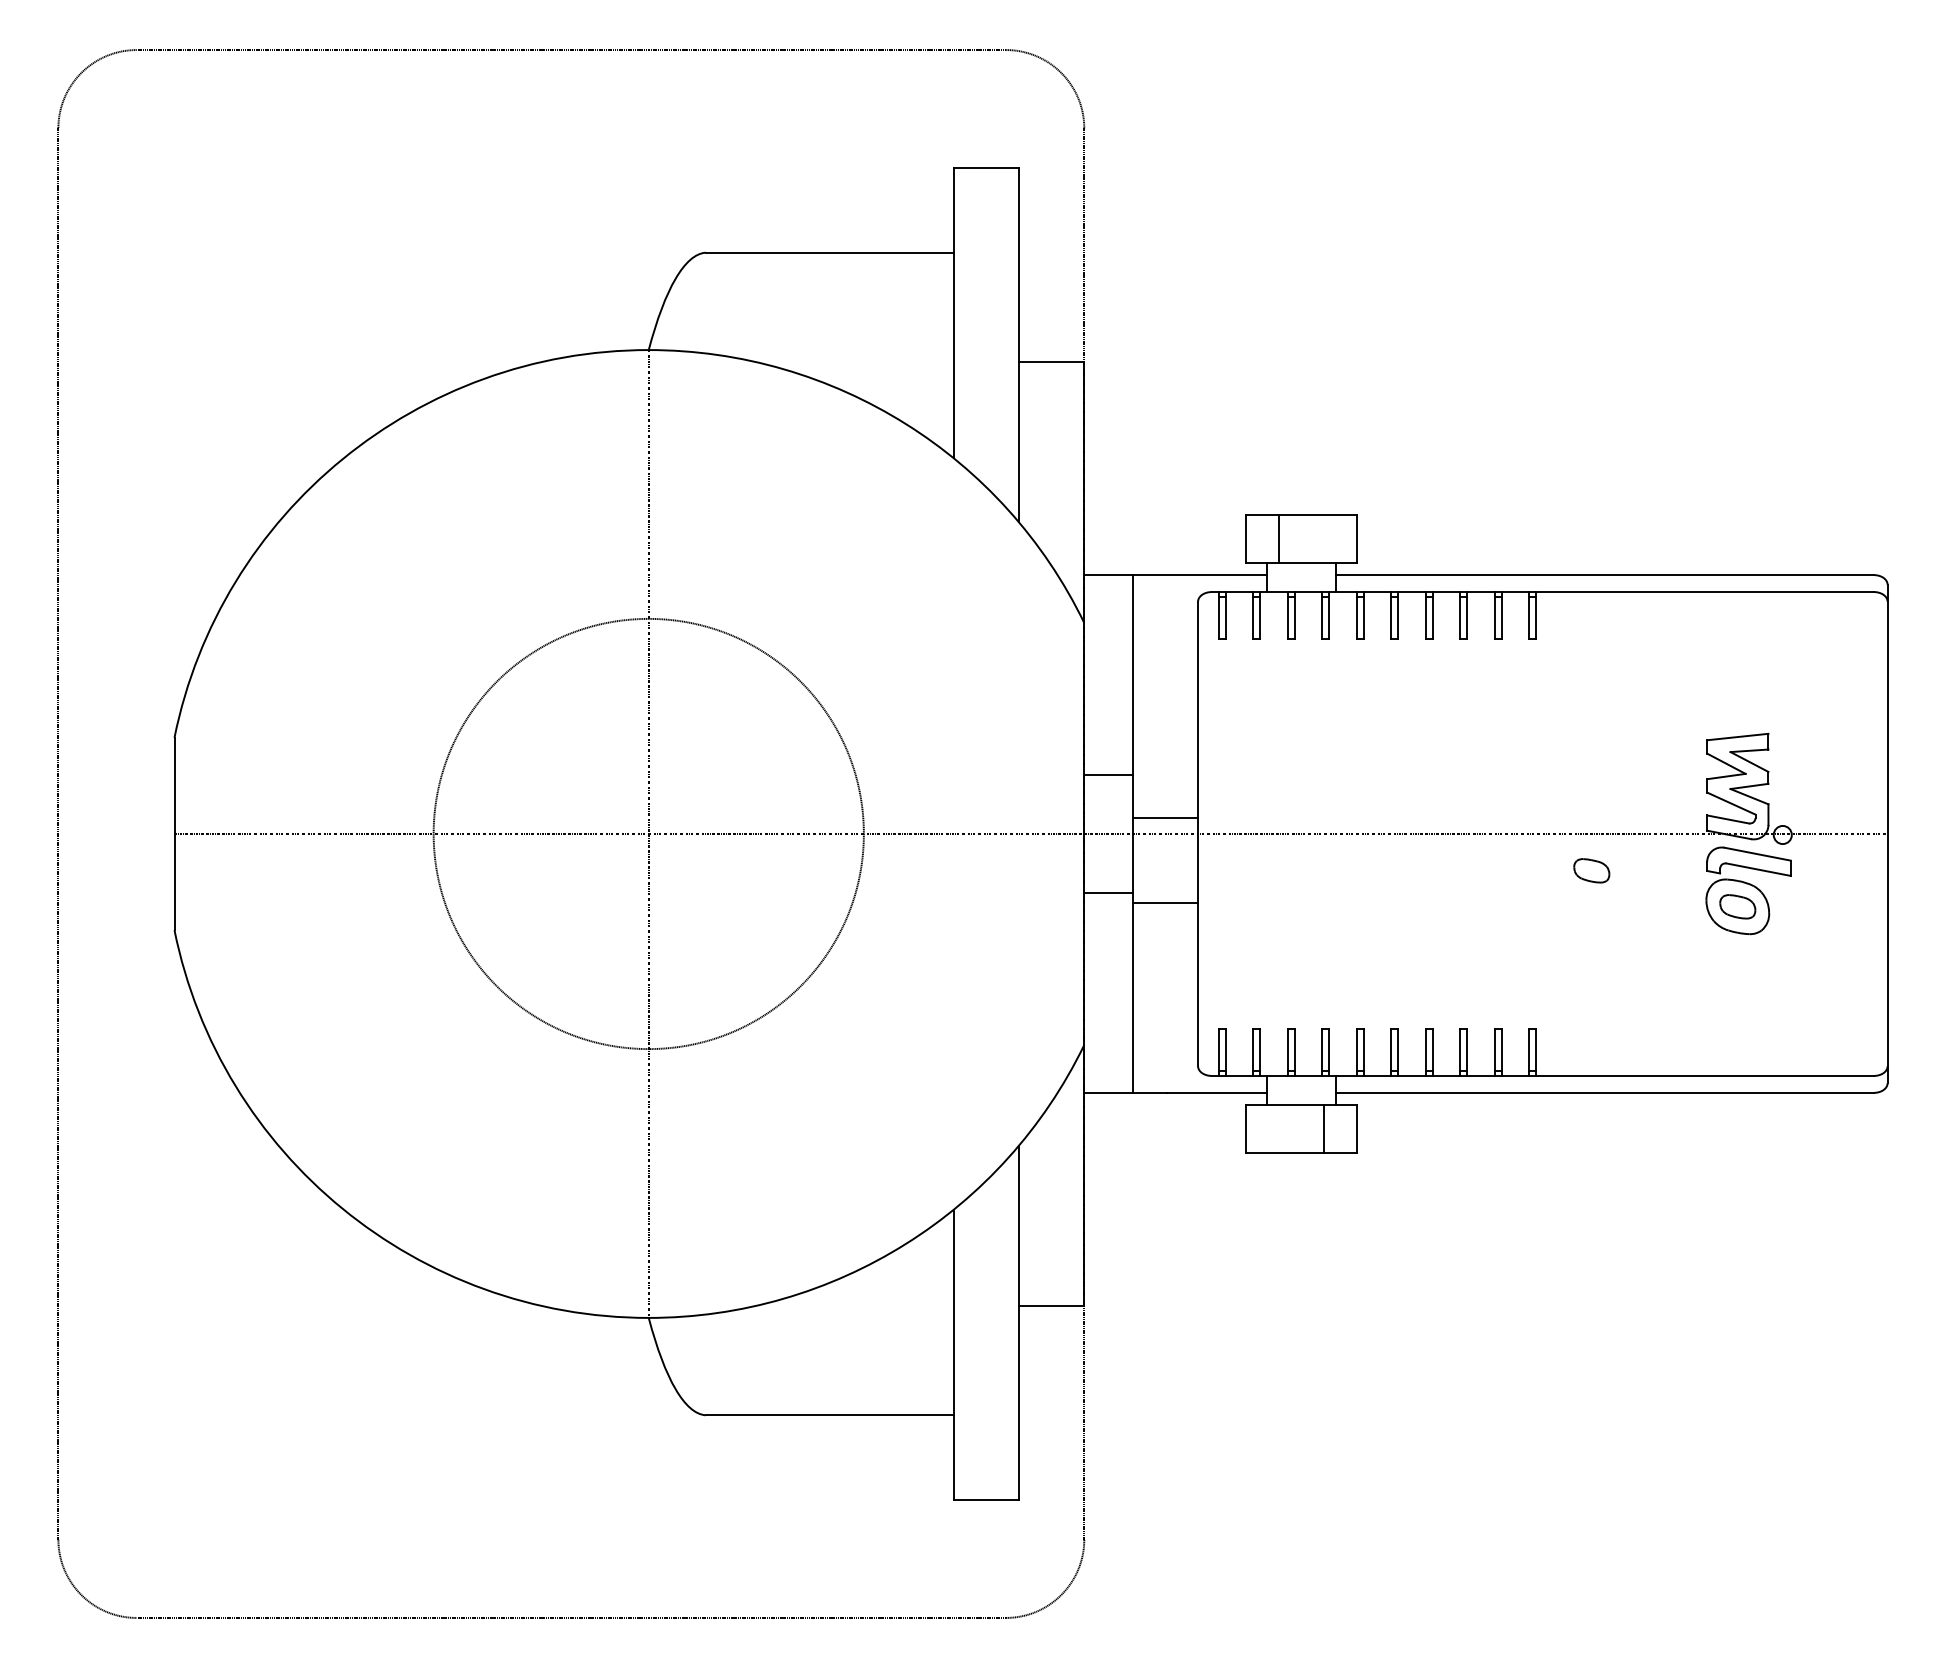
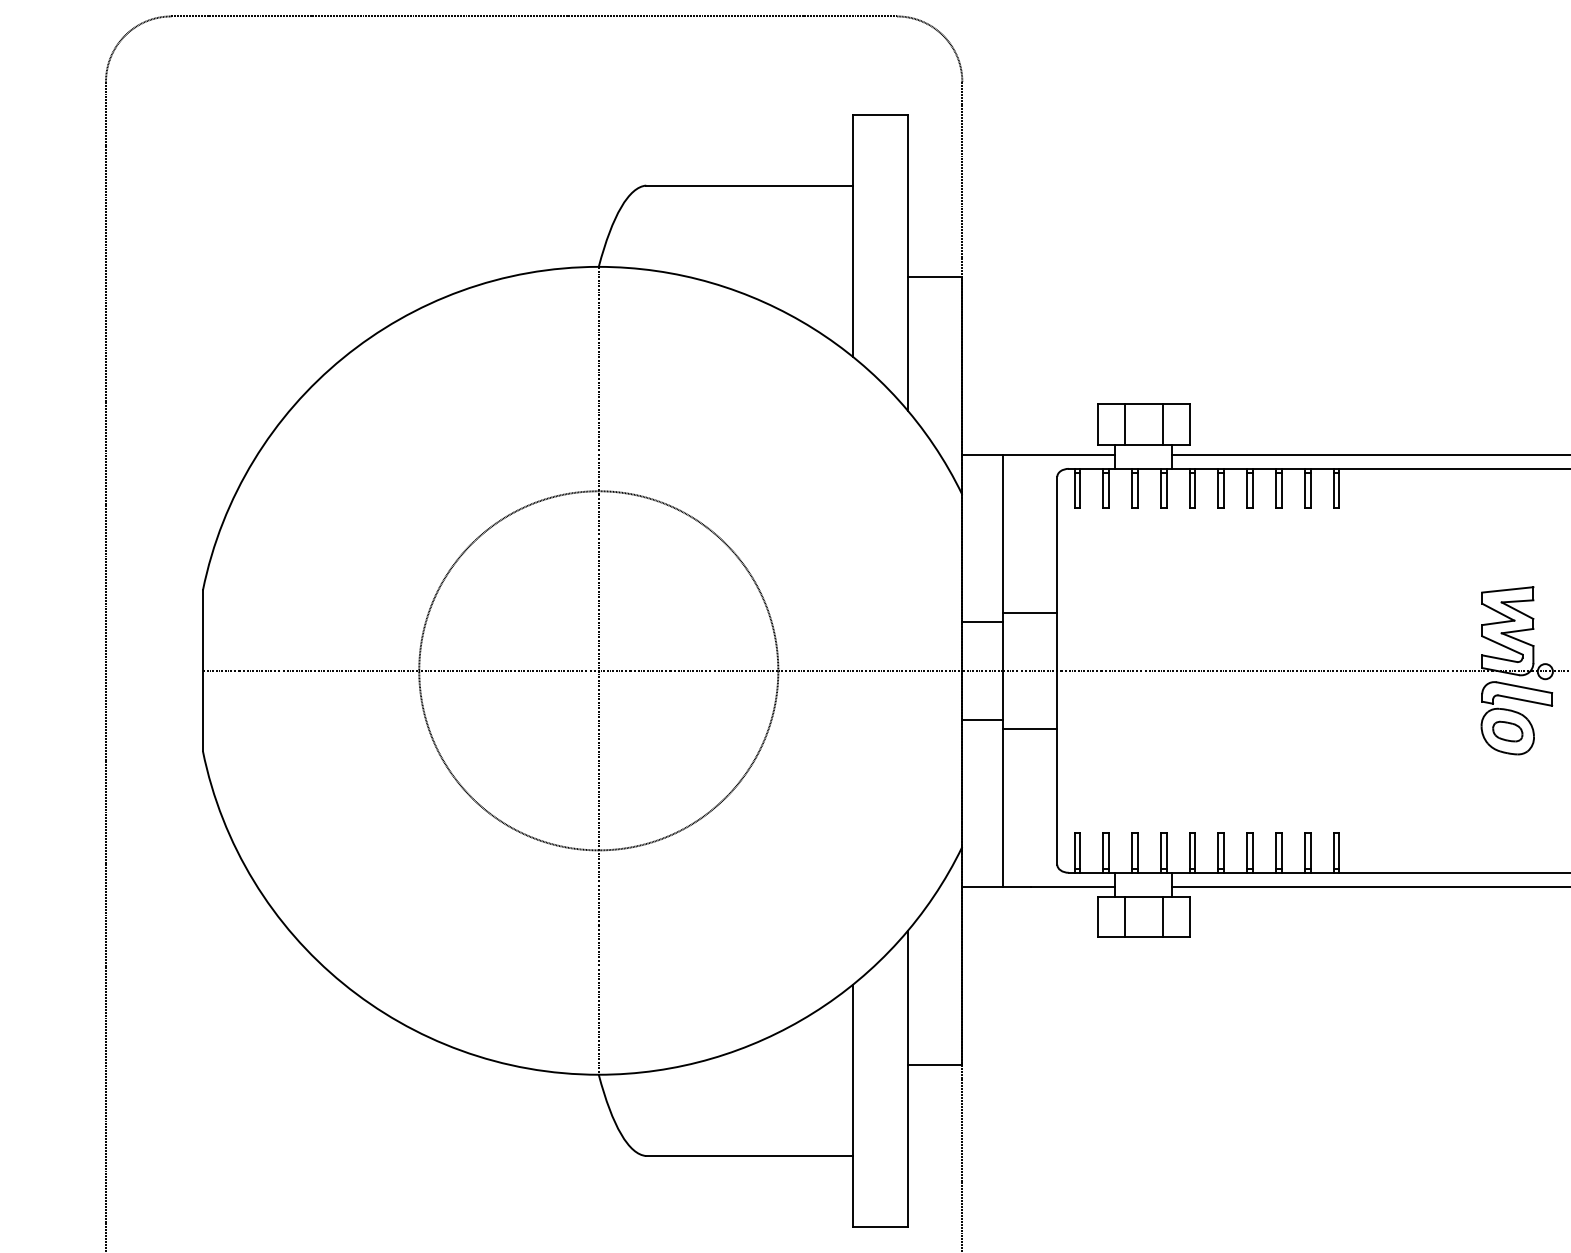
line: (1324, 538) -> (1162, 424), added
line: (1165, 817) -> (1030, 612), moved
part: (1591, 870) -> (1385, 701), removed
line: (1278, 1128) -> (1124, 916), added

